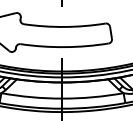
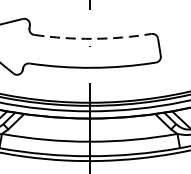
arc: (64, 26) -> (92, 38), solid -> dashed

